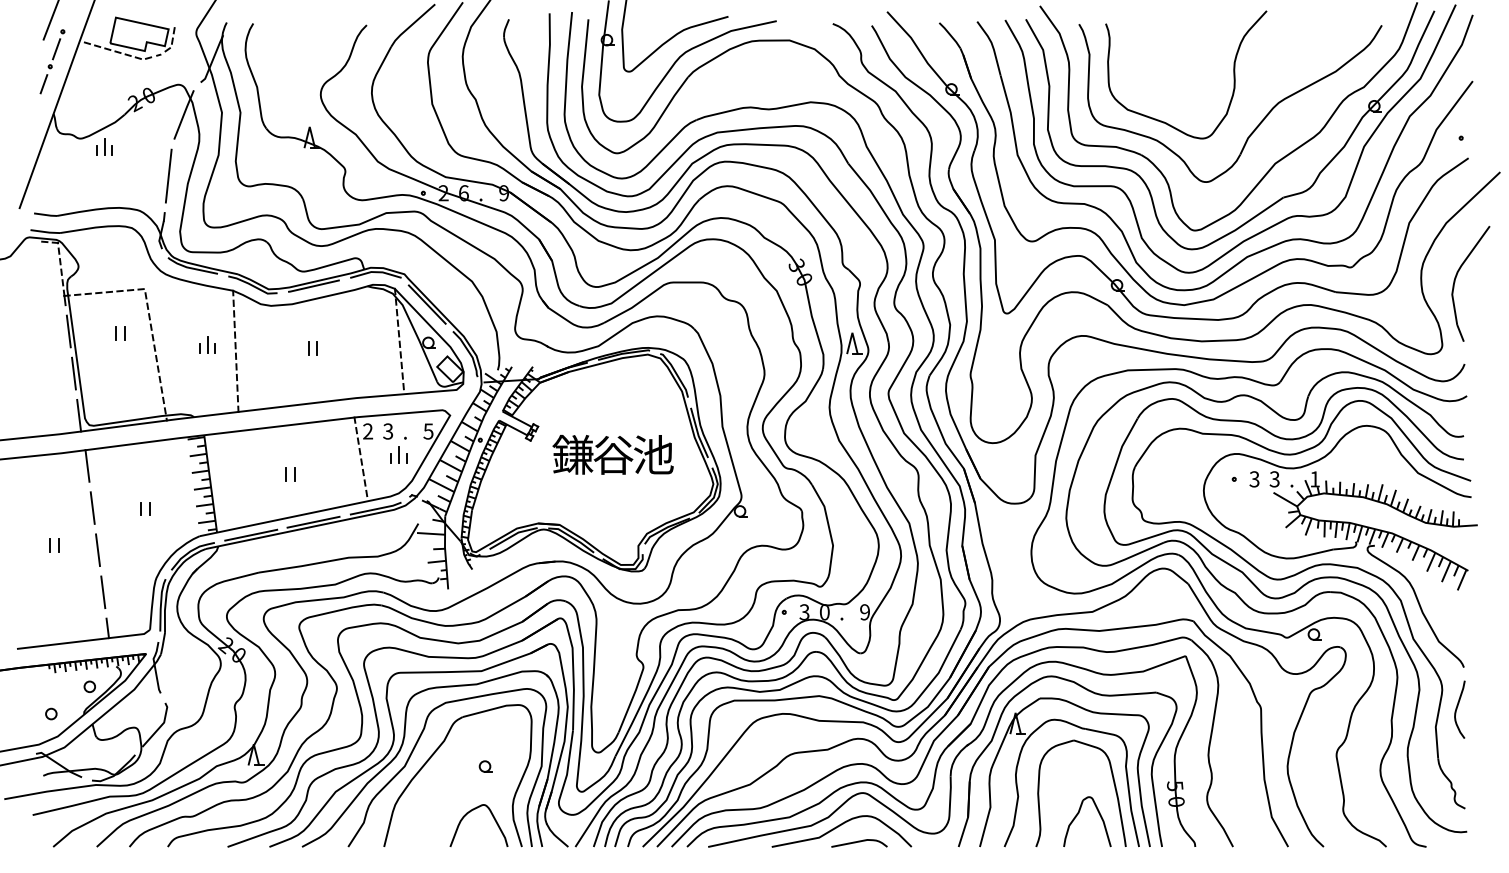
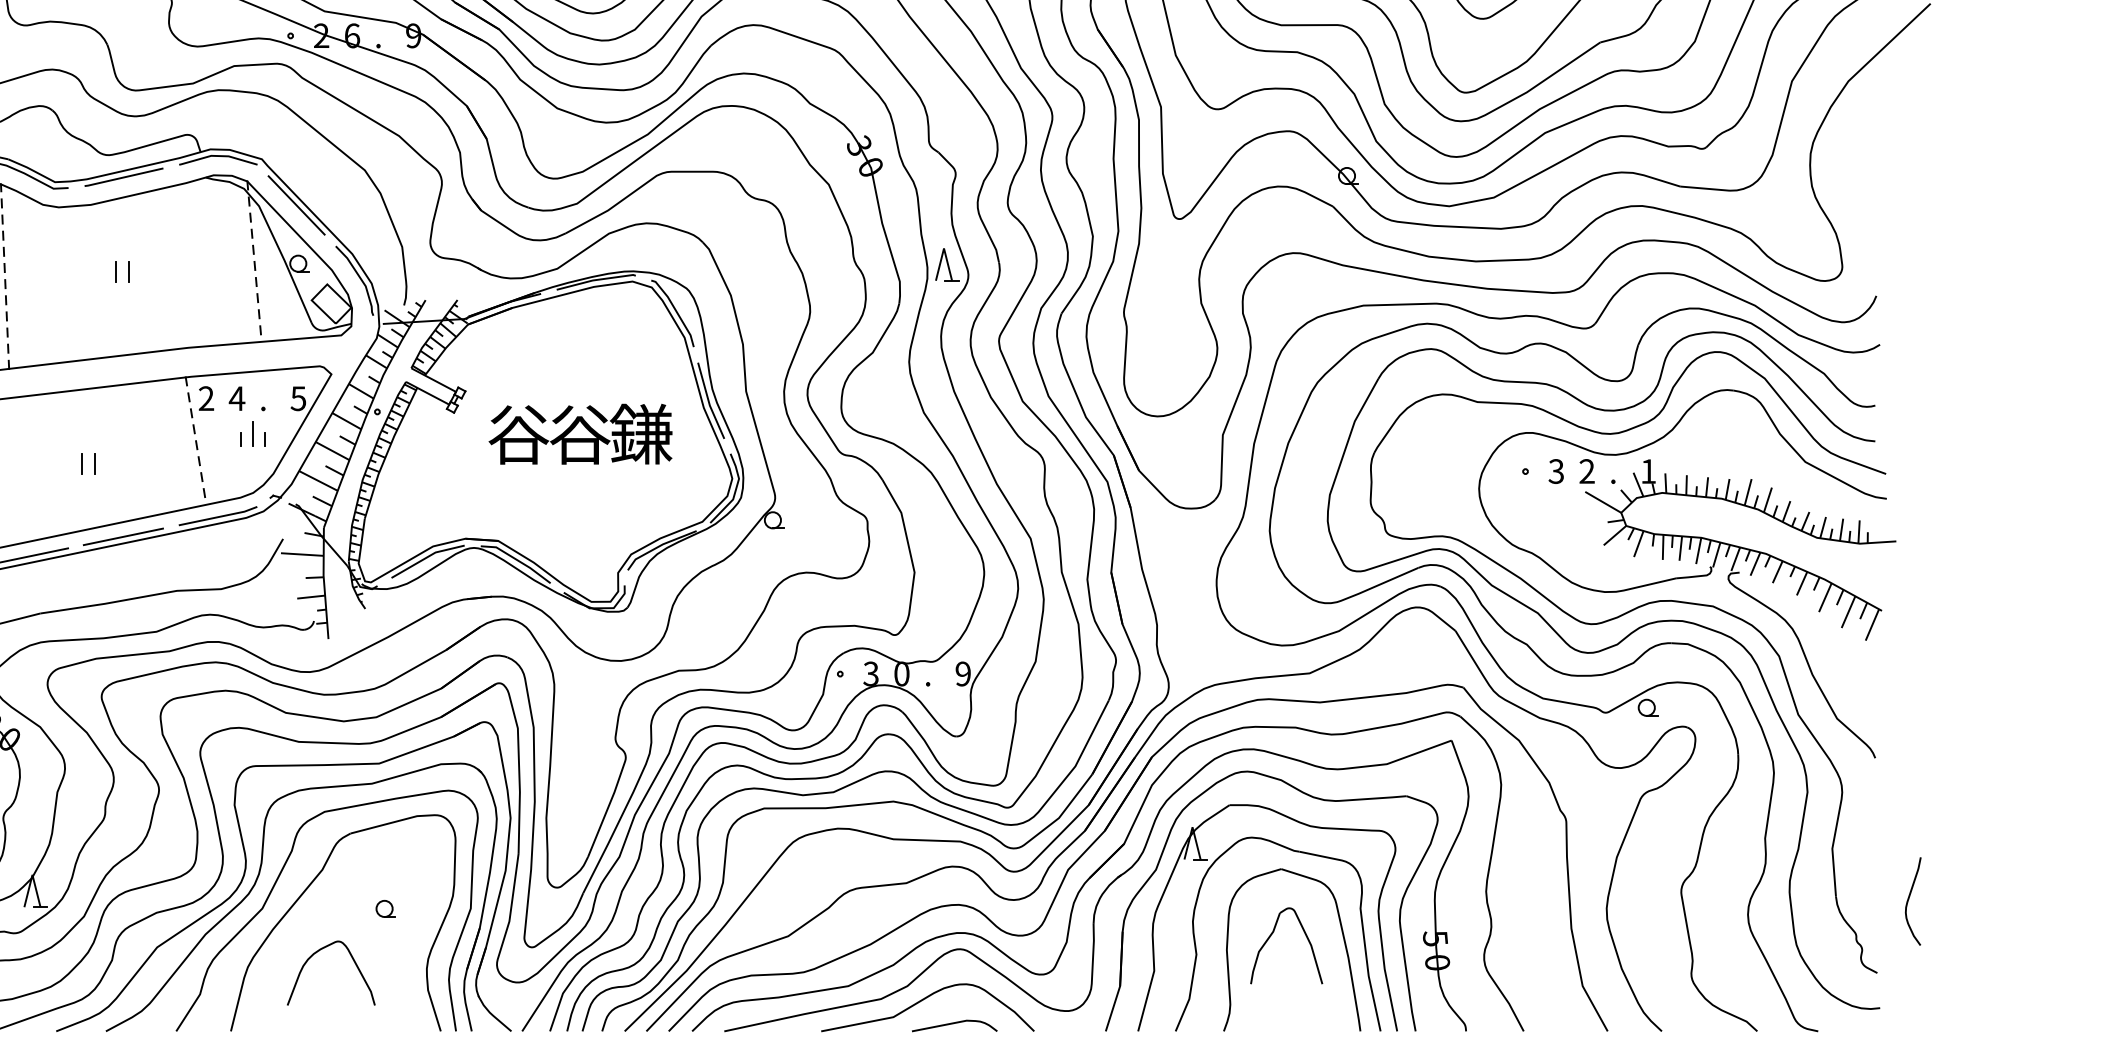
part: (1456, 278) -> (1863, 165), removed
text: (387, 431) -> (236, 398), 3 -> 4
text: (572, 454) -> (517, 433), 鎌 -> 谷
text: (653, 454) -> (641, 433), 池 -> 鎌
text: (1274, 479) -> (1586, 471), 3 -> 2
curve: (1457, 709) -> (1909, 901), moved
curve: (470, 812) -> (318, 952), moved
part: (1079, 813) -> (1274, 933), moved

